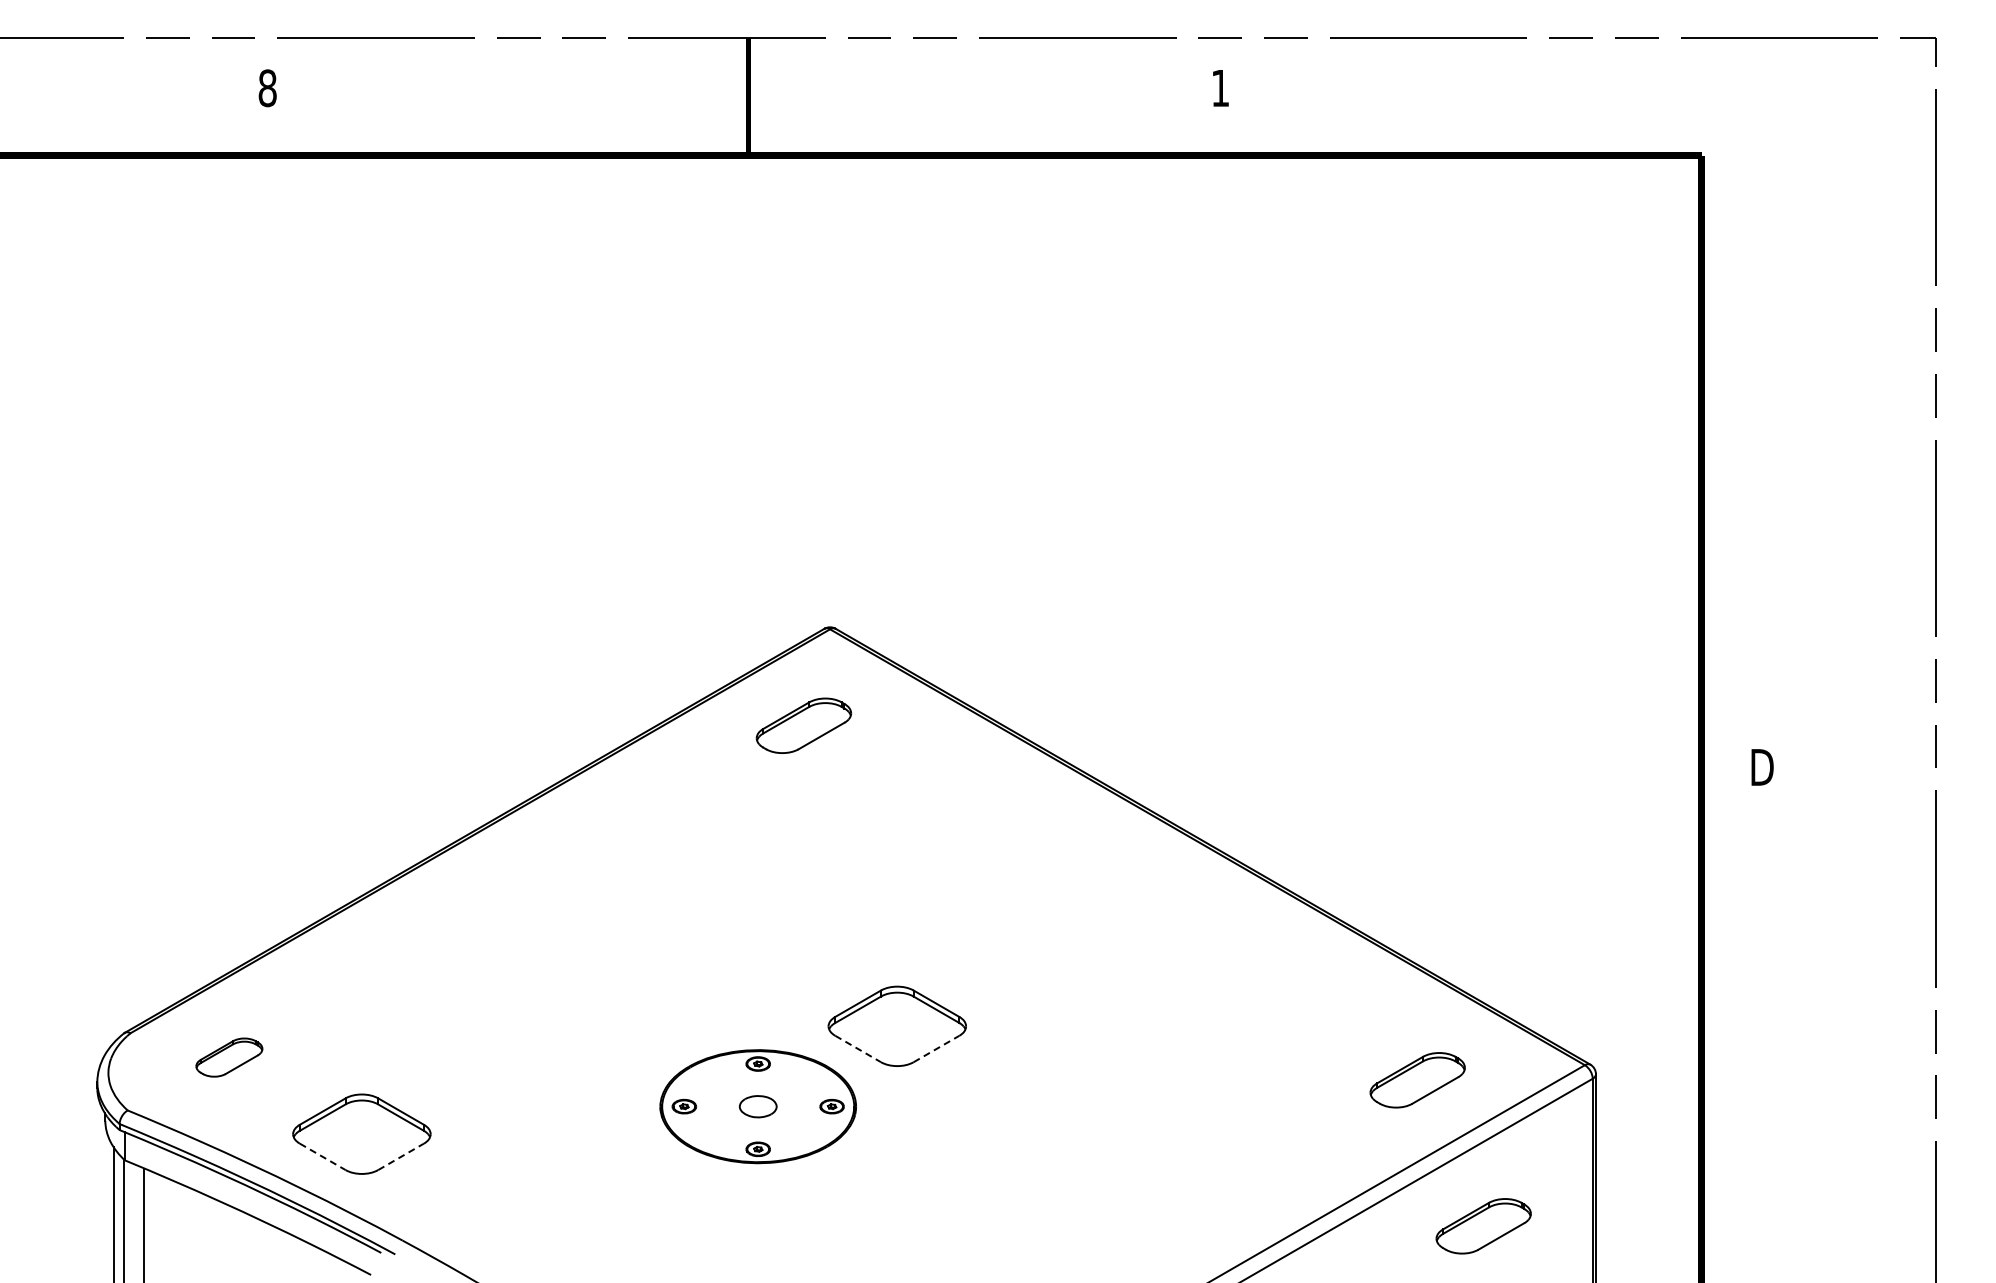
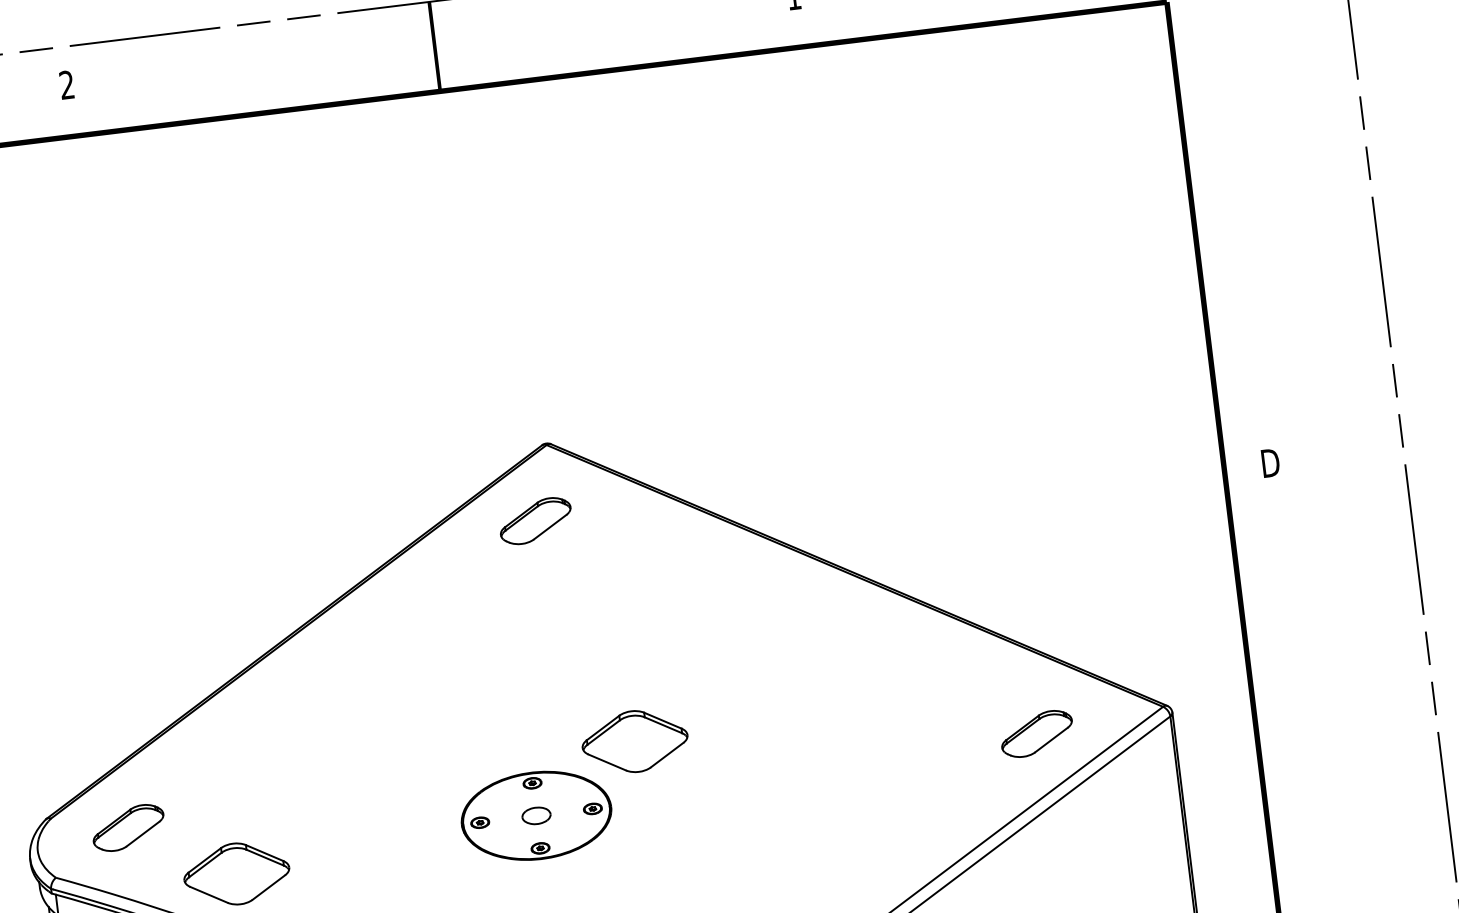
text: (267, 88) -> (66, 85), 8 -> 2
line: (936, 1048) -> (667, 754), dashed -> solid
line: (858, 1049) -> (607, 762), dashed -> solid
part: (229, 1057) -> (128, 827), size x1.43
line: (401, 1156) -> (269, 887), dashed -> solid
line: (323, 1157) -> (209, 895), dashed -> solid
part: (1483, 1226) -> (1100, 839), removed

